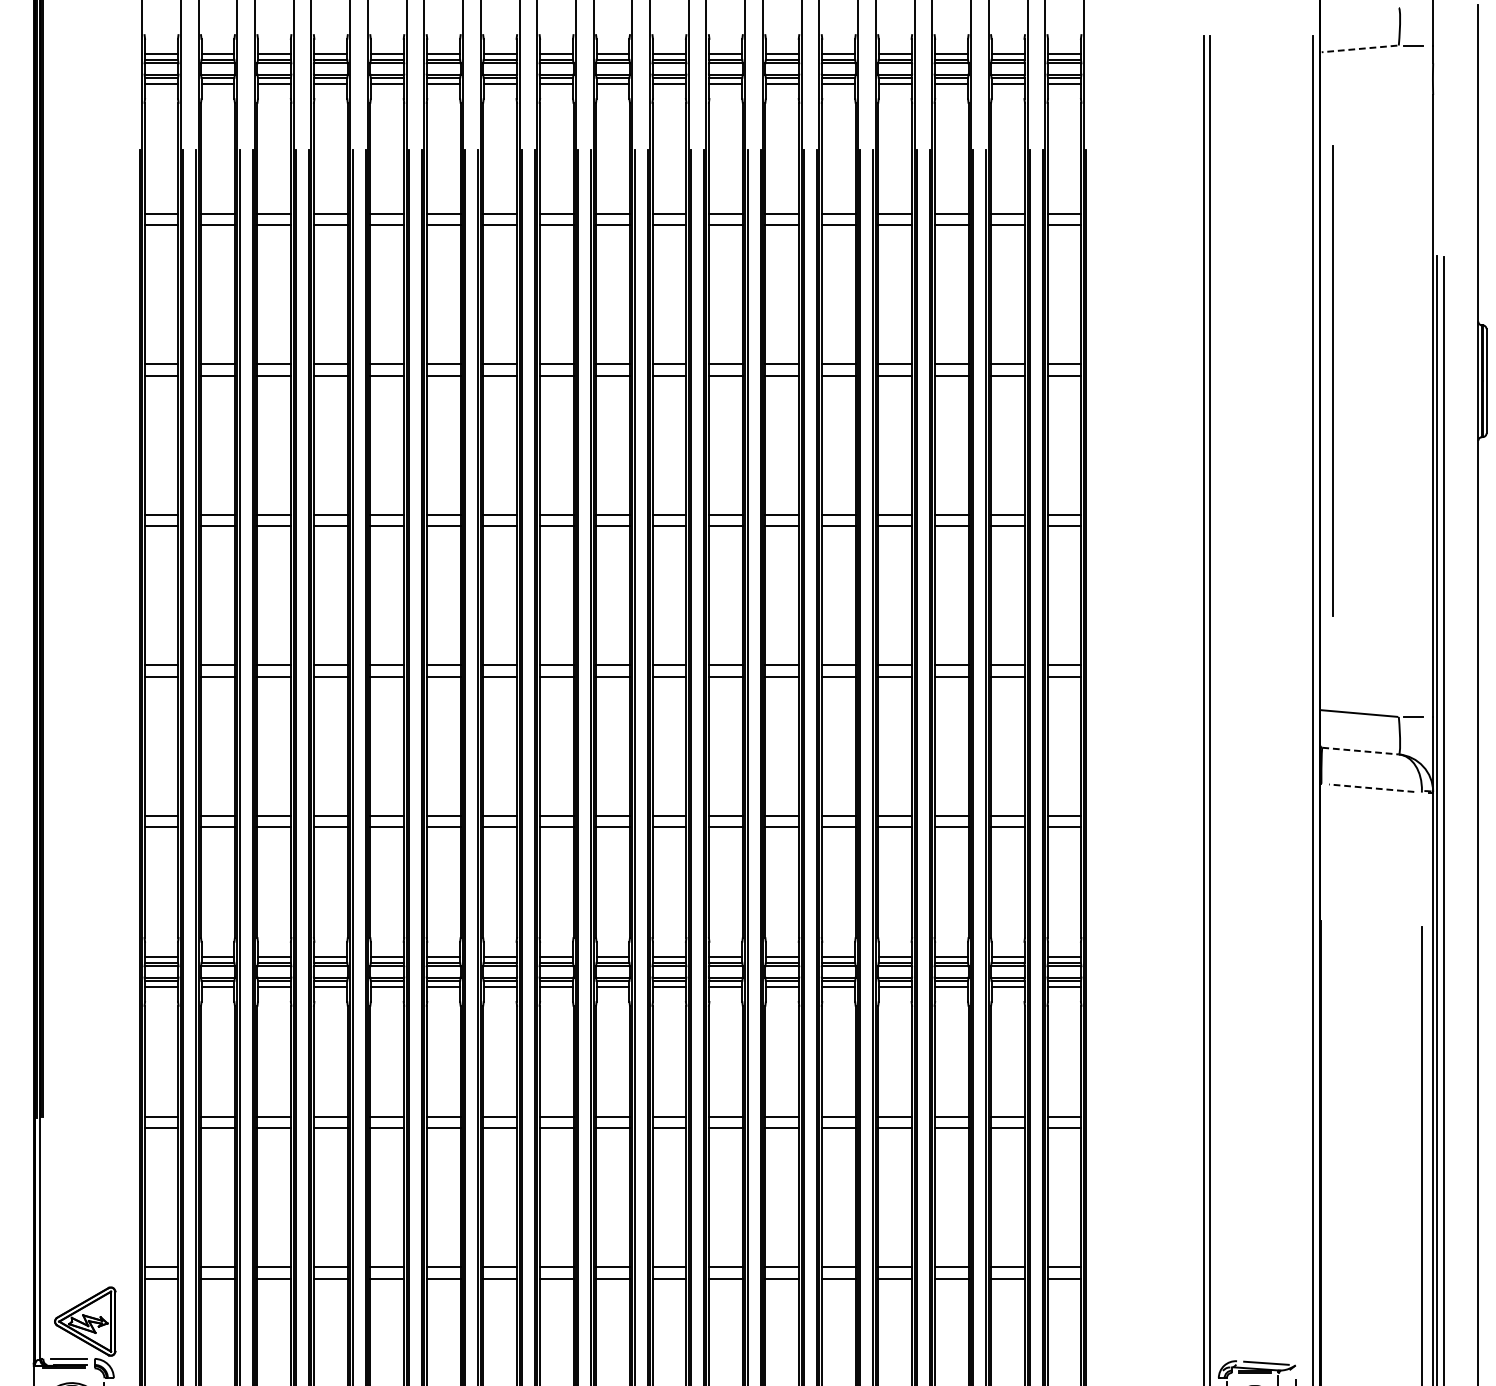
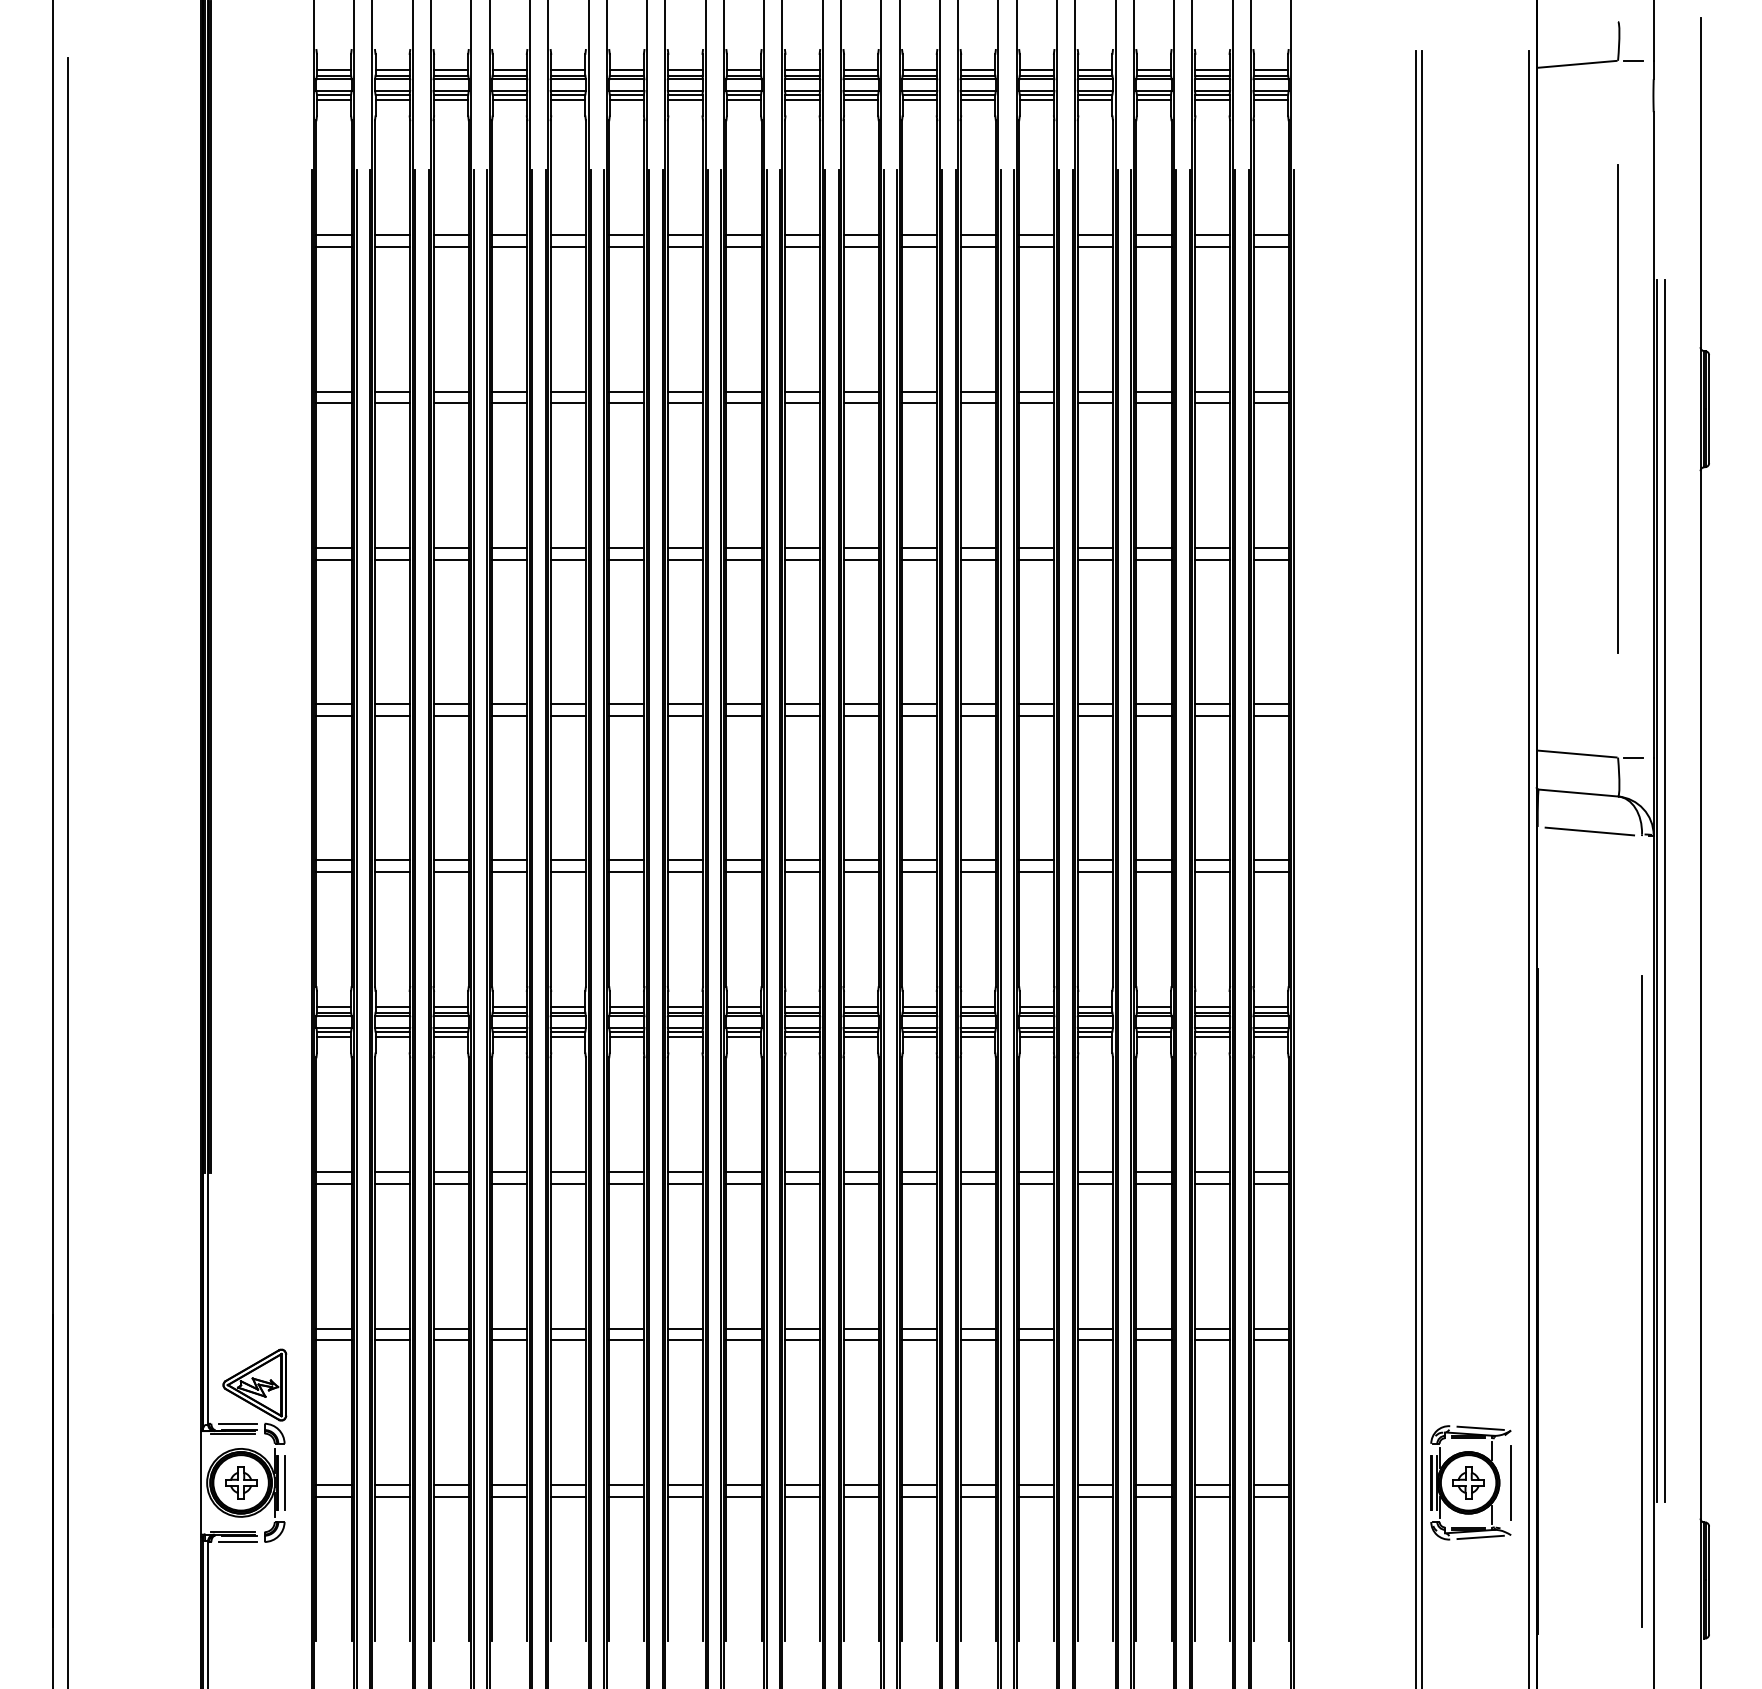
line: (1358, 49) -> (1576, 64), dashed -> solid
line: (1332, 380) -> (1617, 408), moved
line: (1360, 751) -> (1578, 793), dashed -> solid
line: (1371, 788) -> (1589, 831), dashed -> solid

